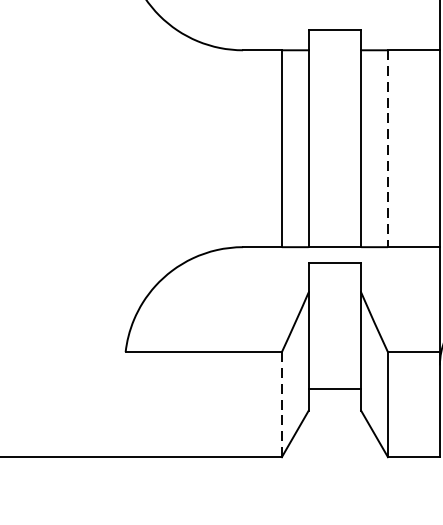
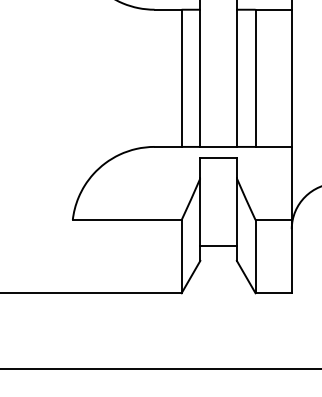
line: (387, 148) -> (255, 78), dashed -> solid
line: (281, 404) -> (181, 256), dashed -> solid

